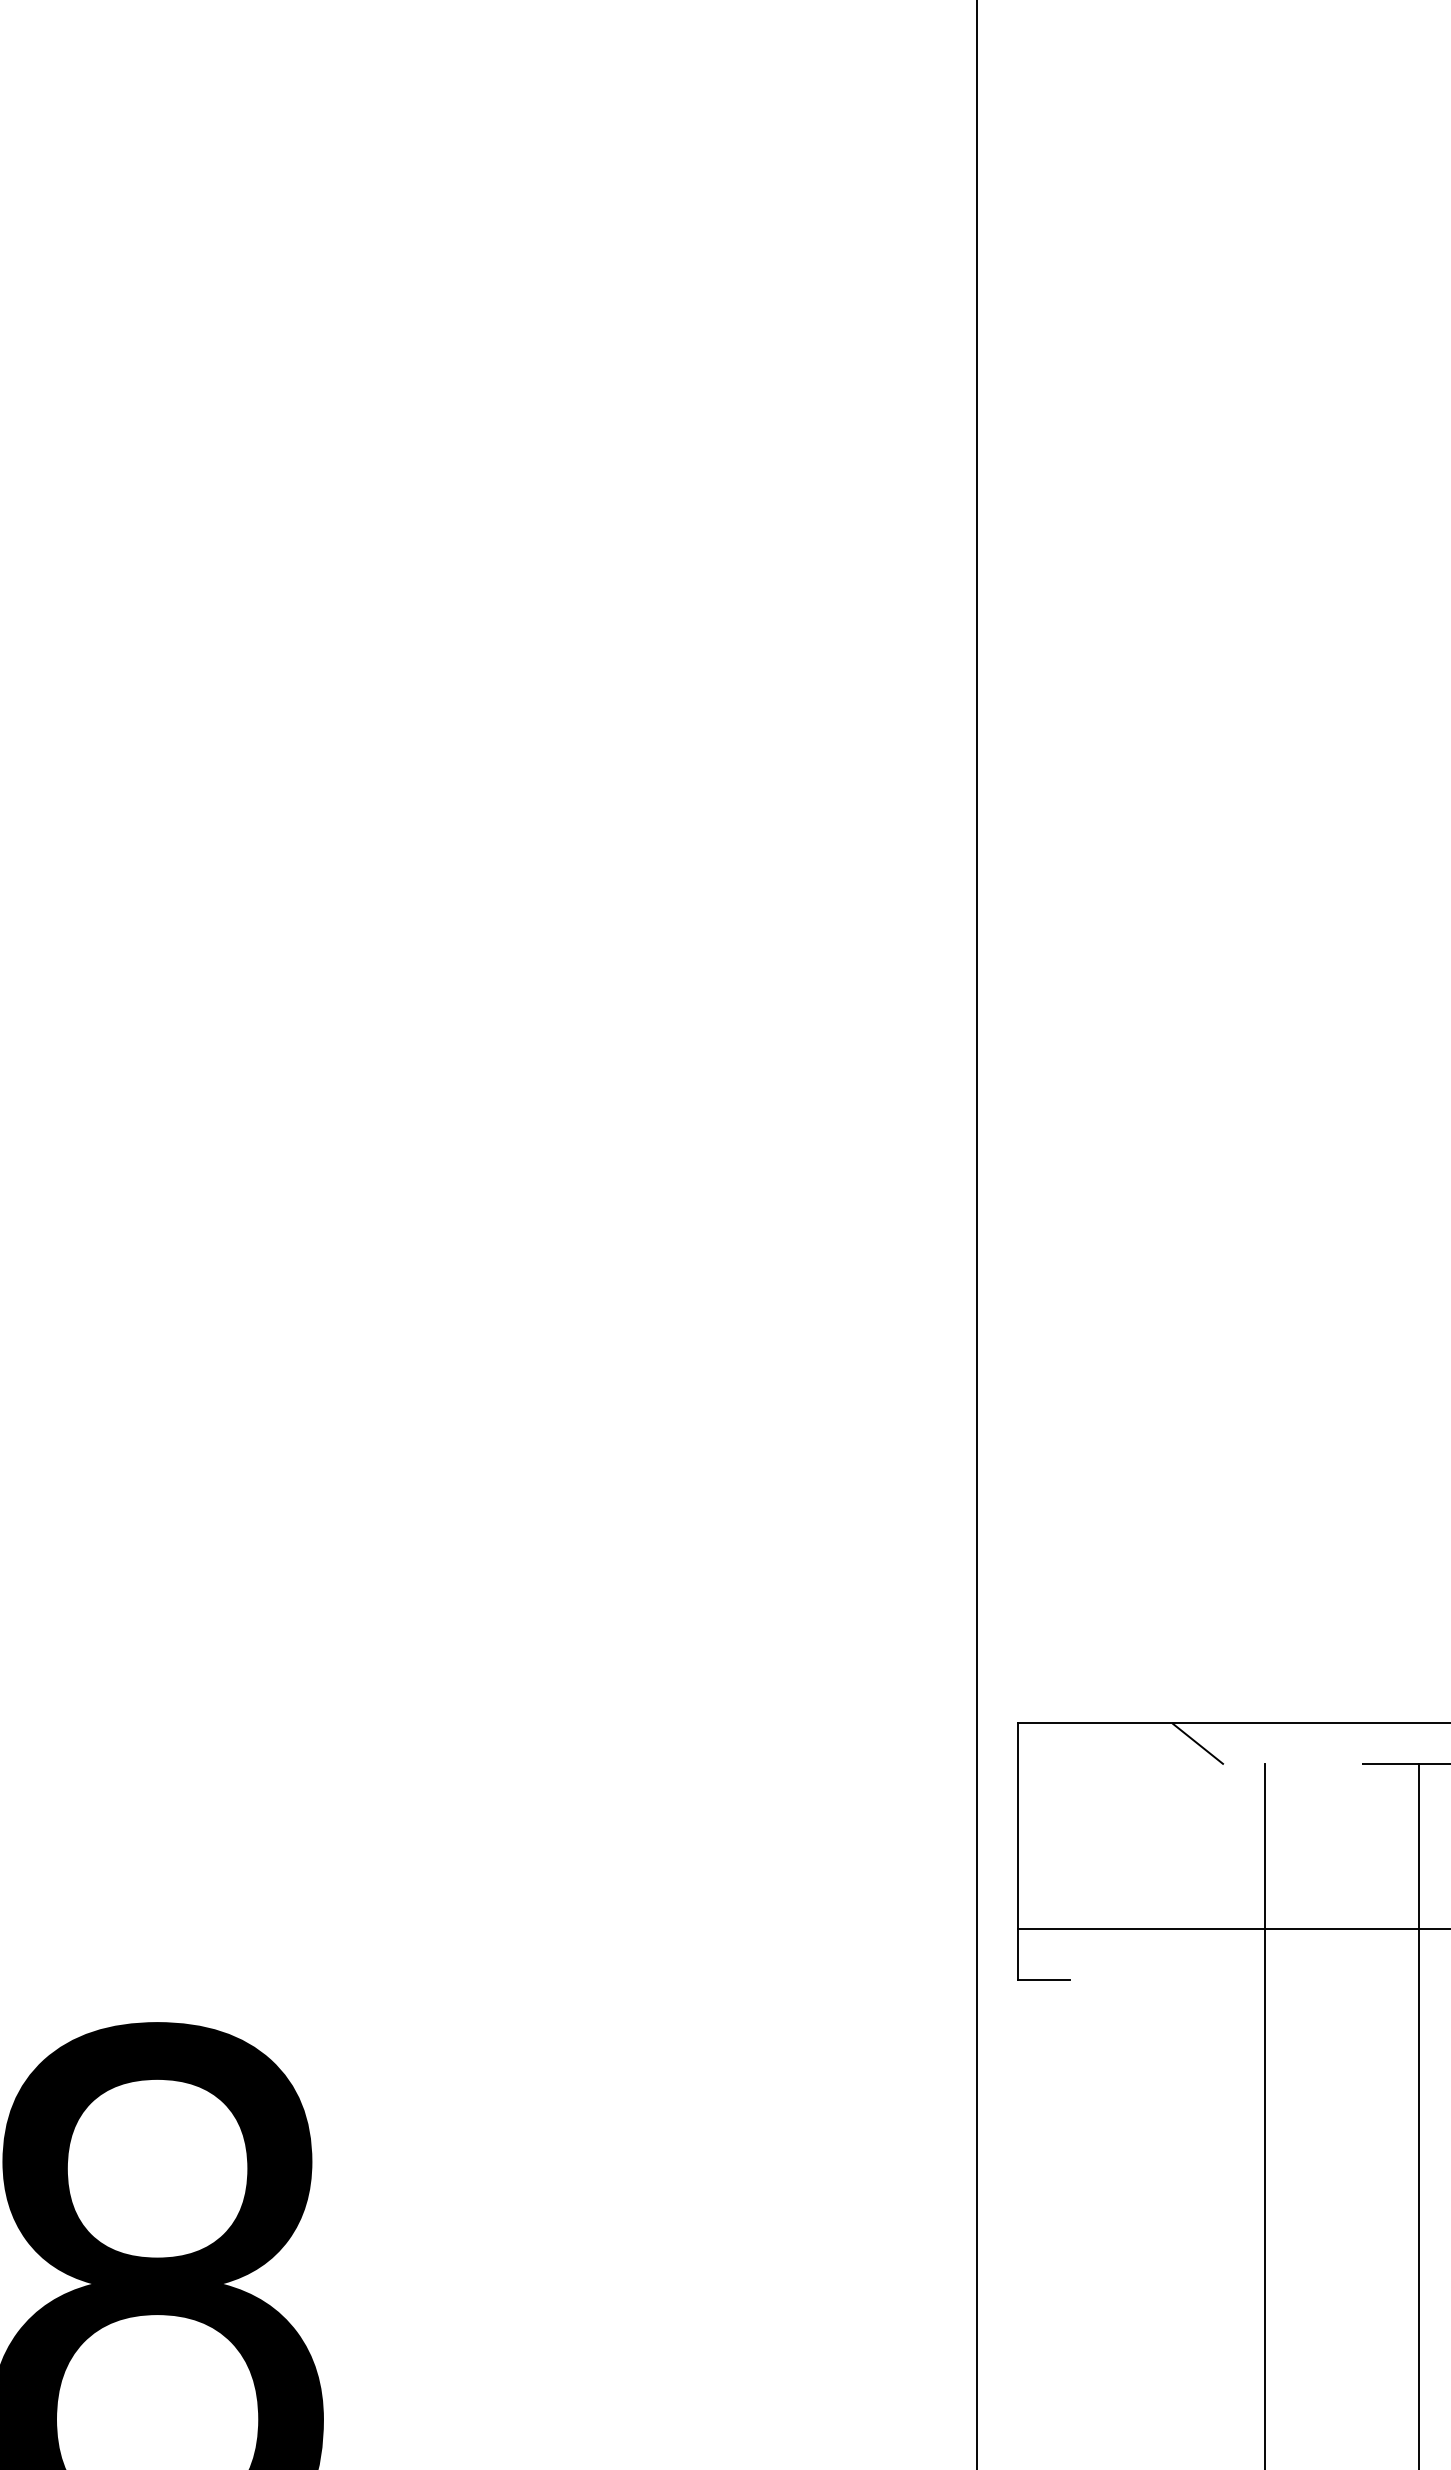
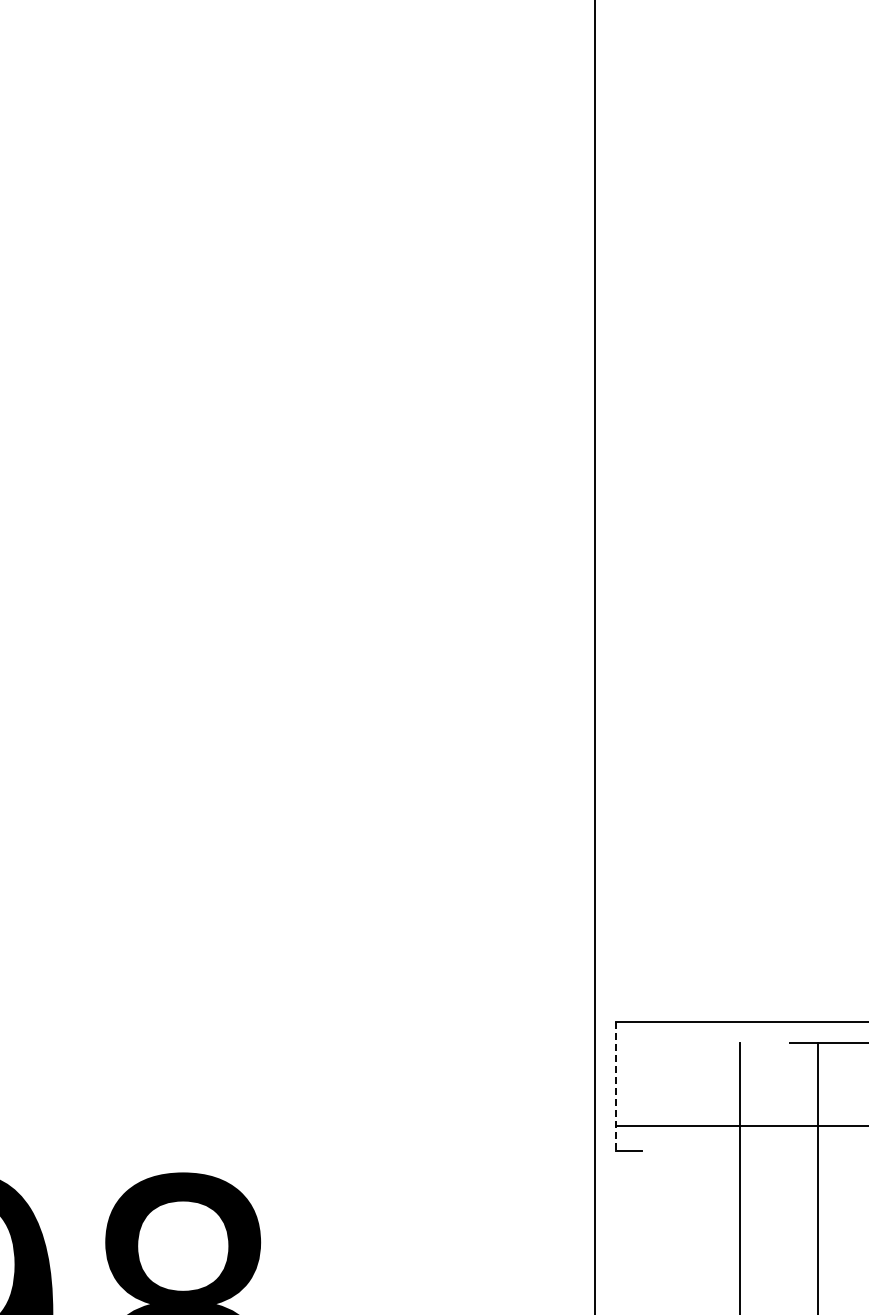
line: (1198, 1743) -> (706, 1032), removed
line: (1019, 1851) -> (616, 1086), solid -> dashed

